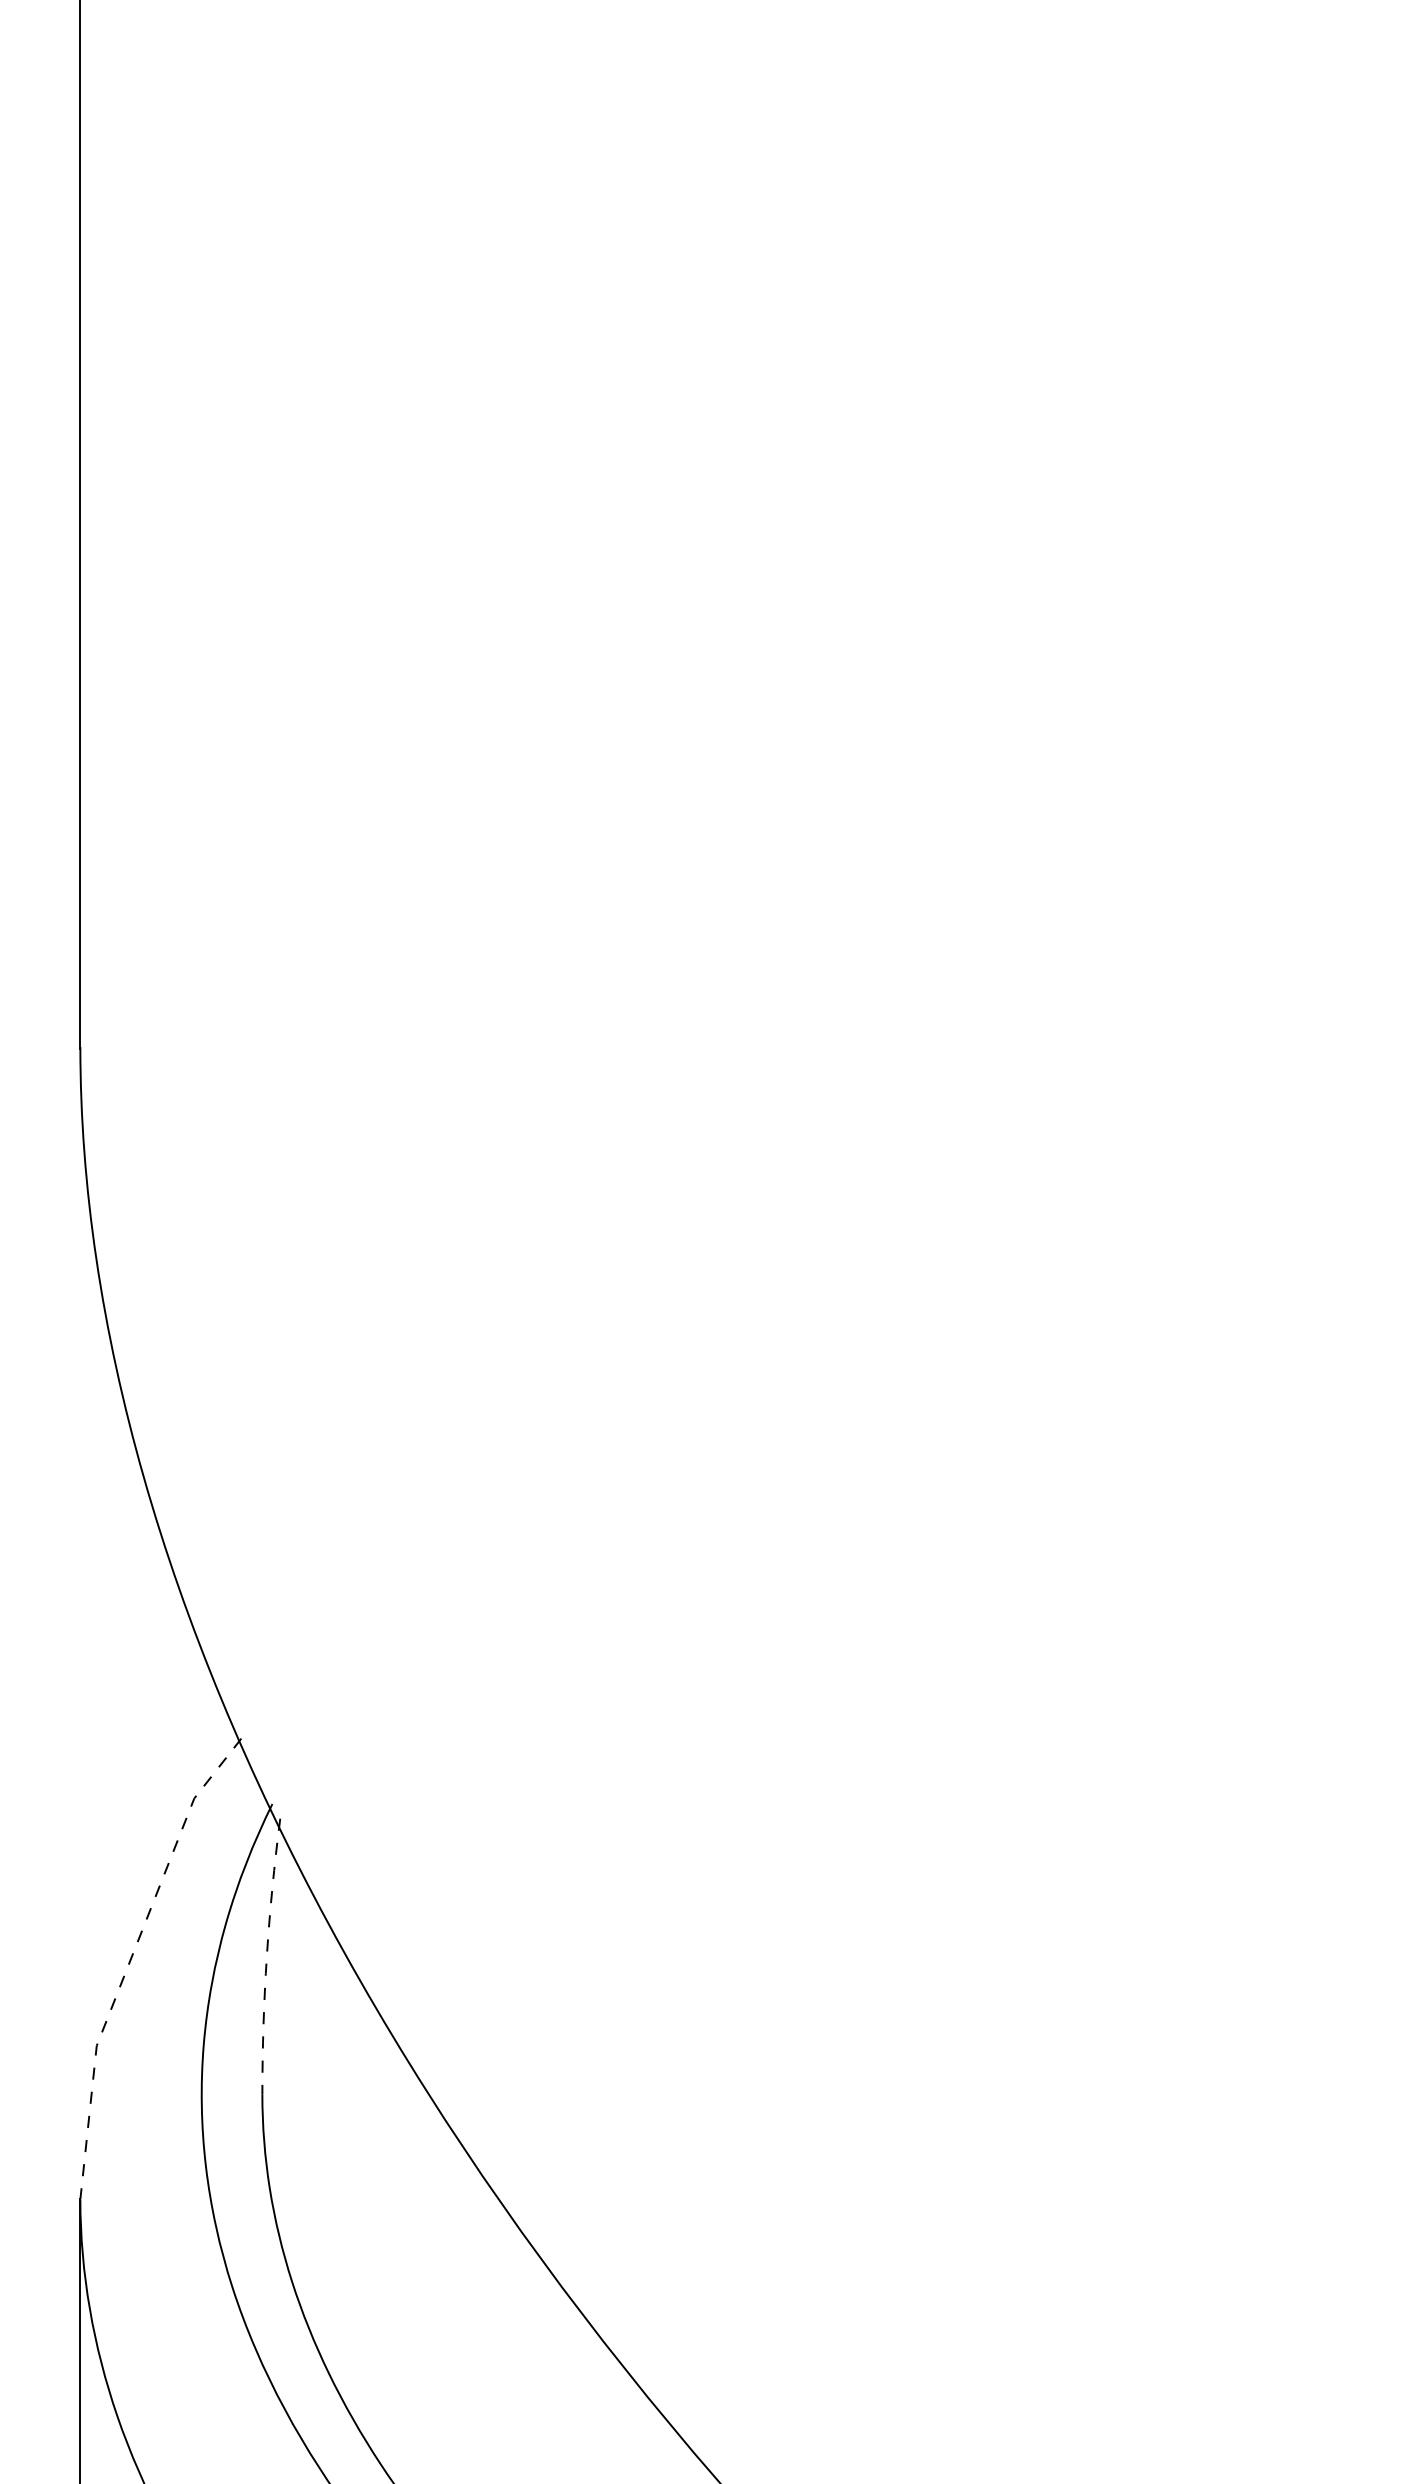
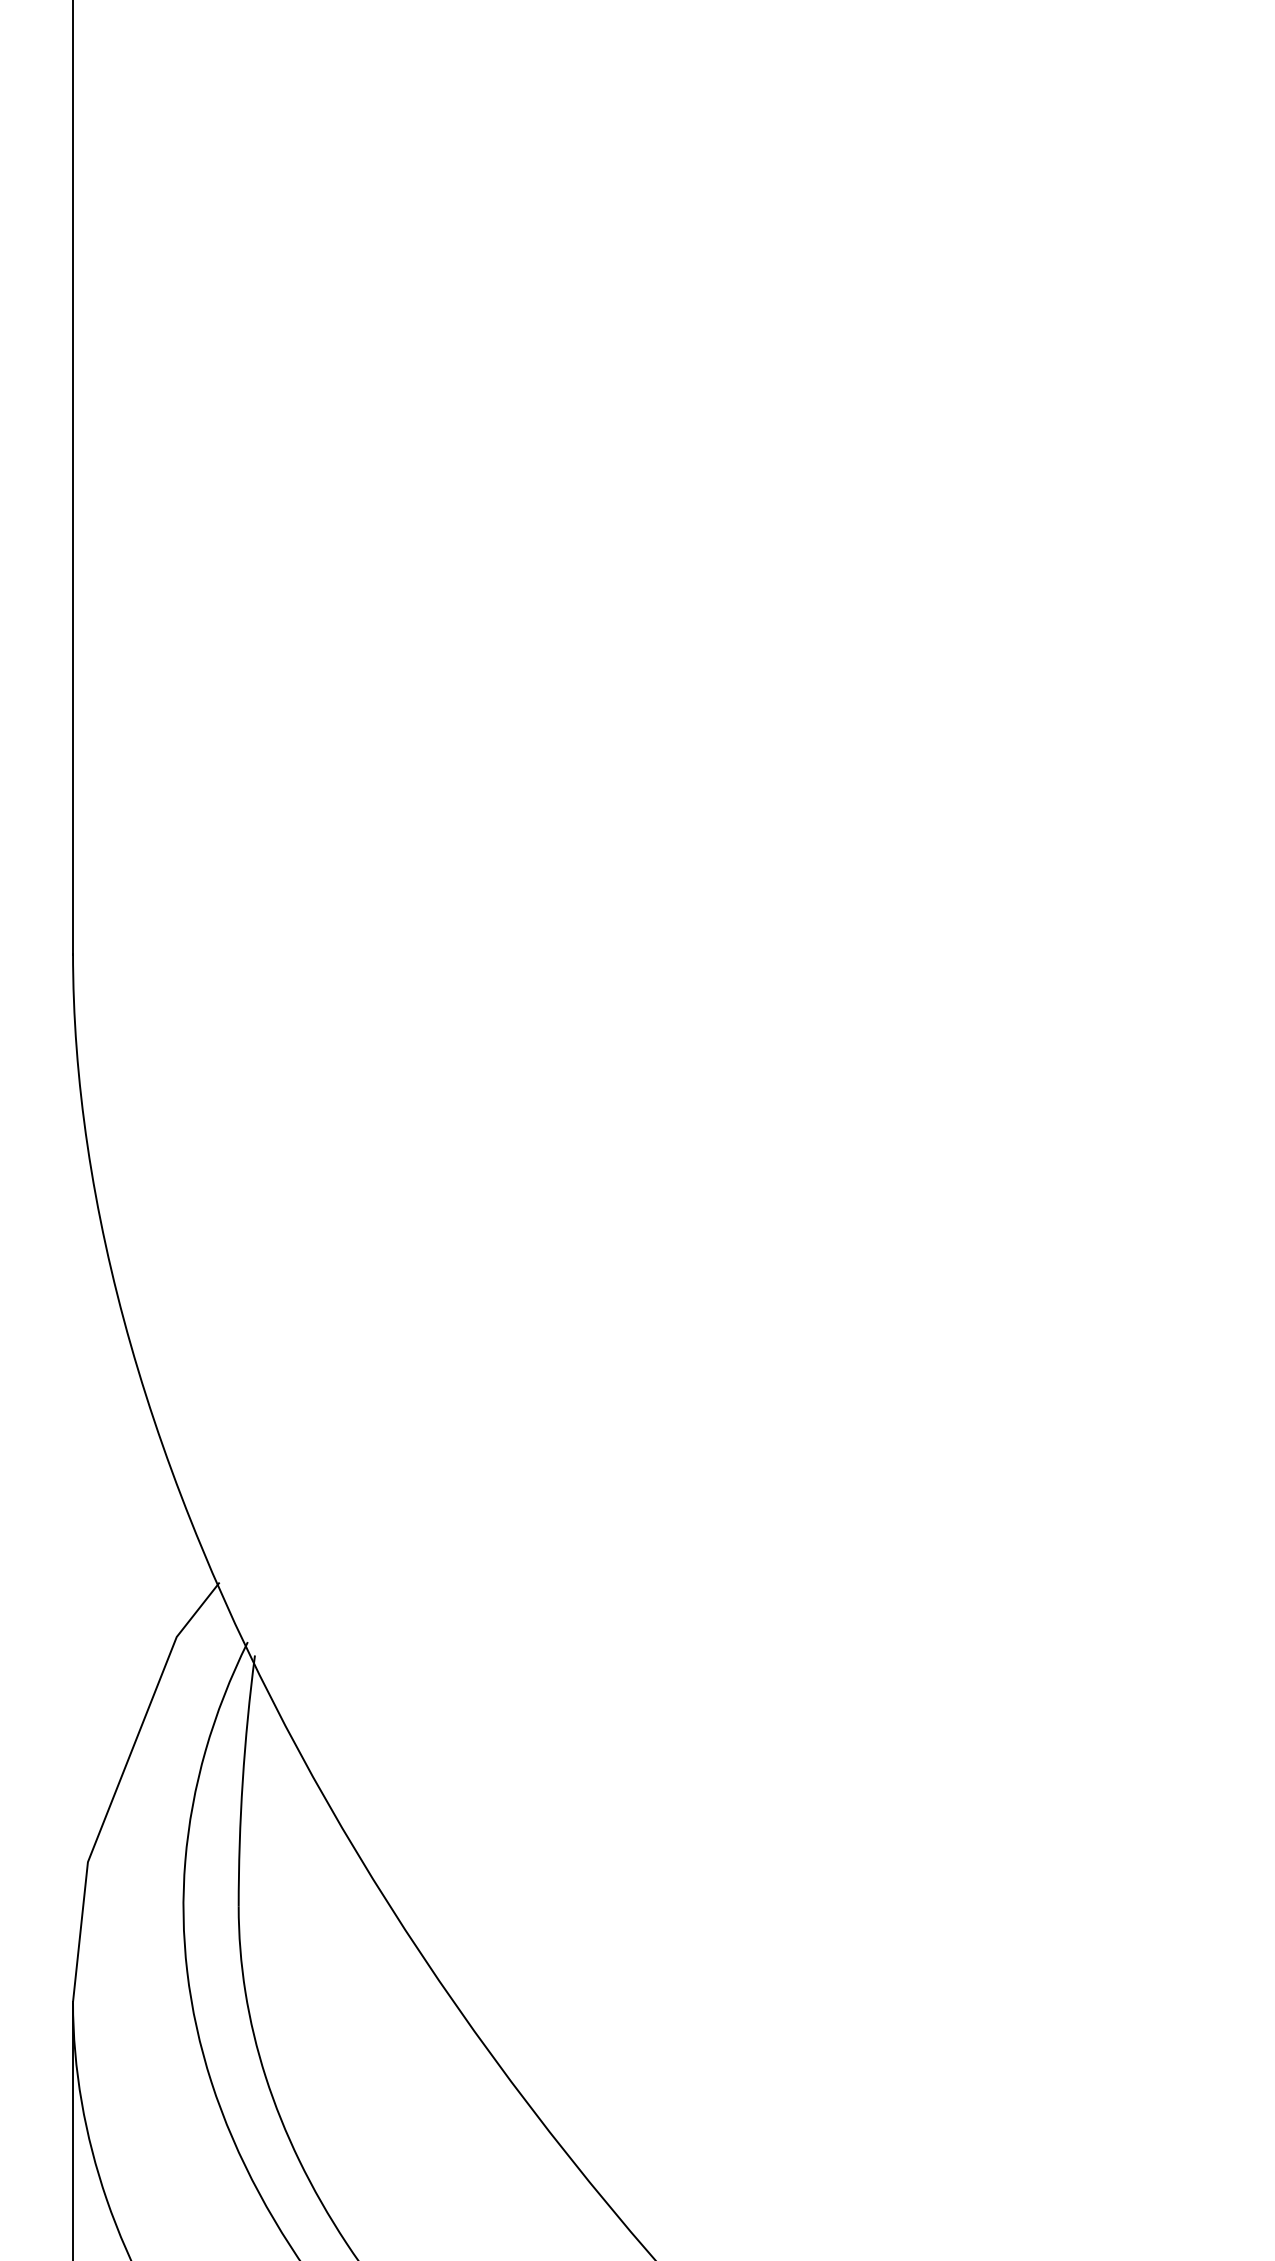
arc: (266, 1956) -> (242, 1780), dashed -> solid
line: (131, 1958) -> (119, 1782), dashed -> solid

